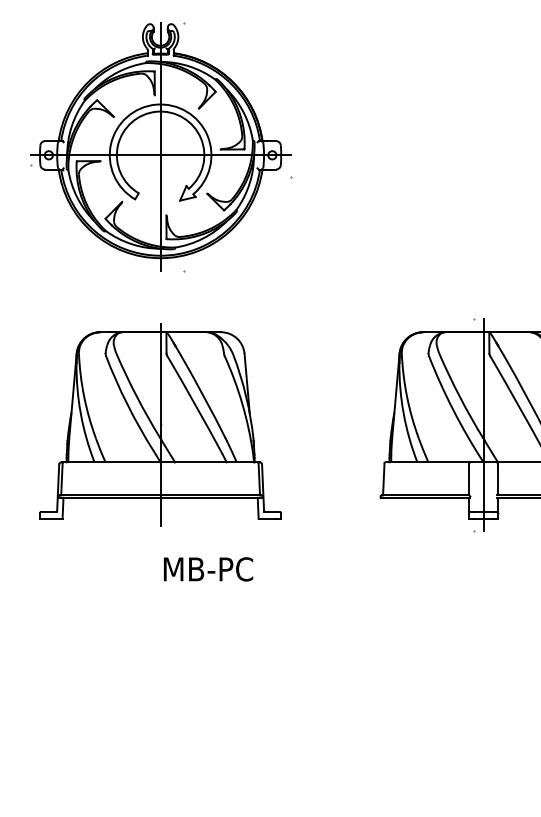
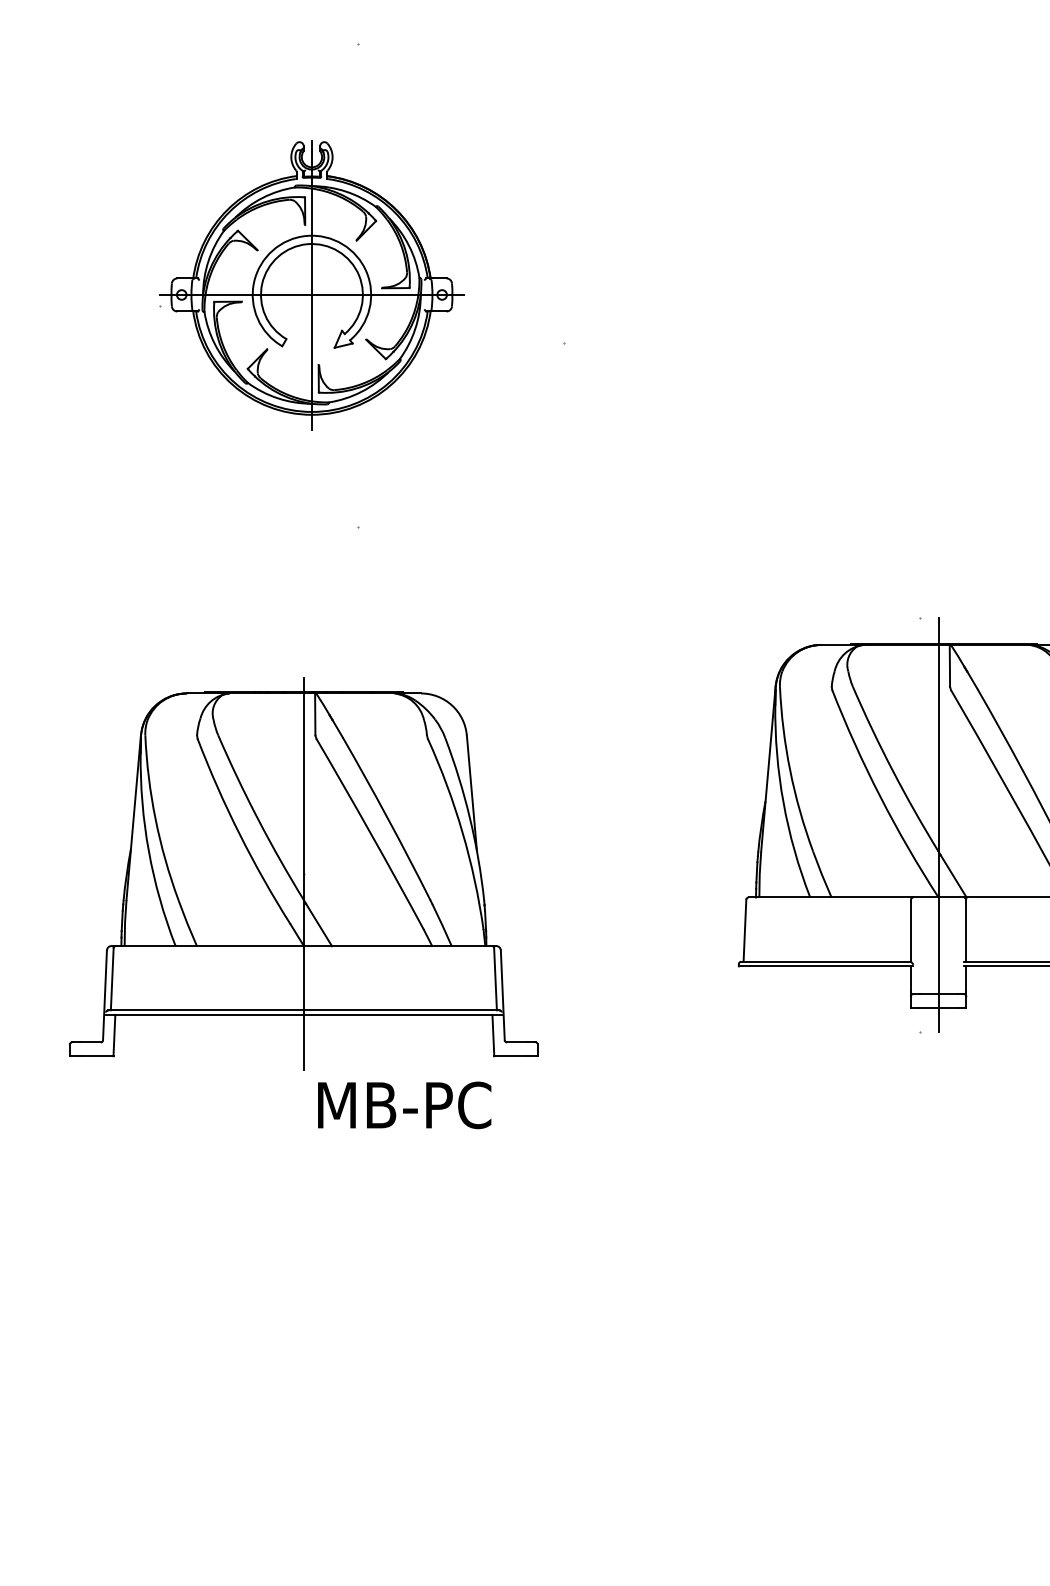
part: (160, 146) -> (311, 284), size x0.6
part: (160, 424) -> (303, 872), moved

